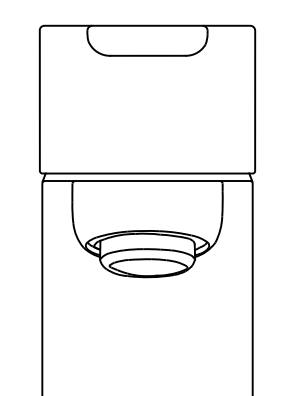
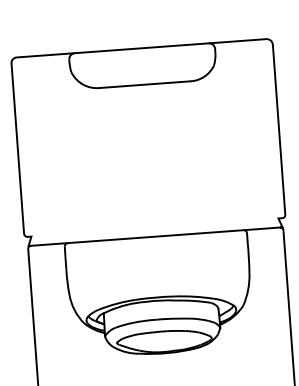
line: (147, 173) -> (154, 227), removed

